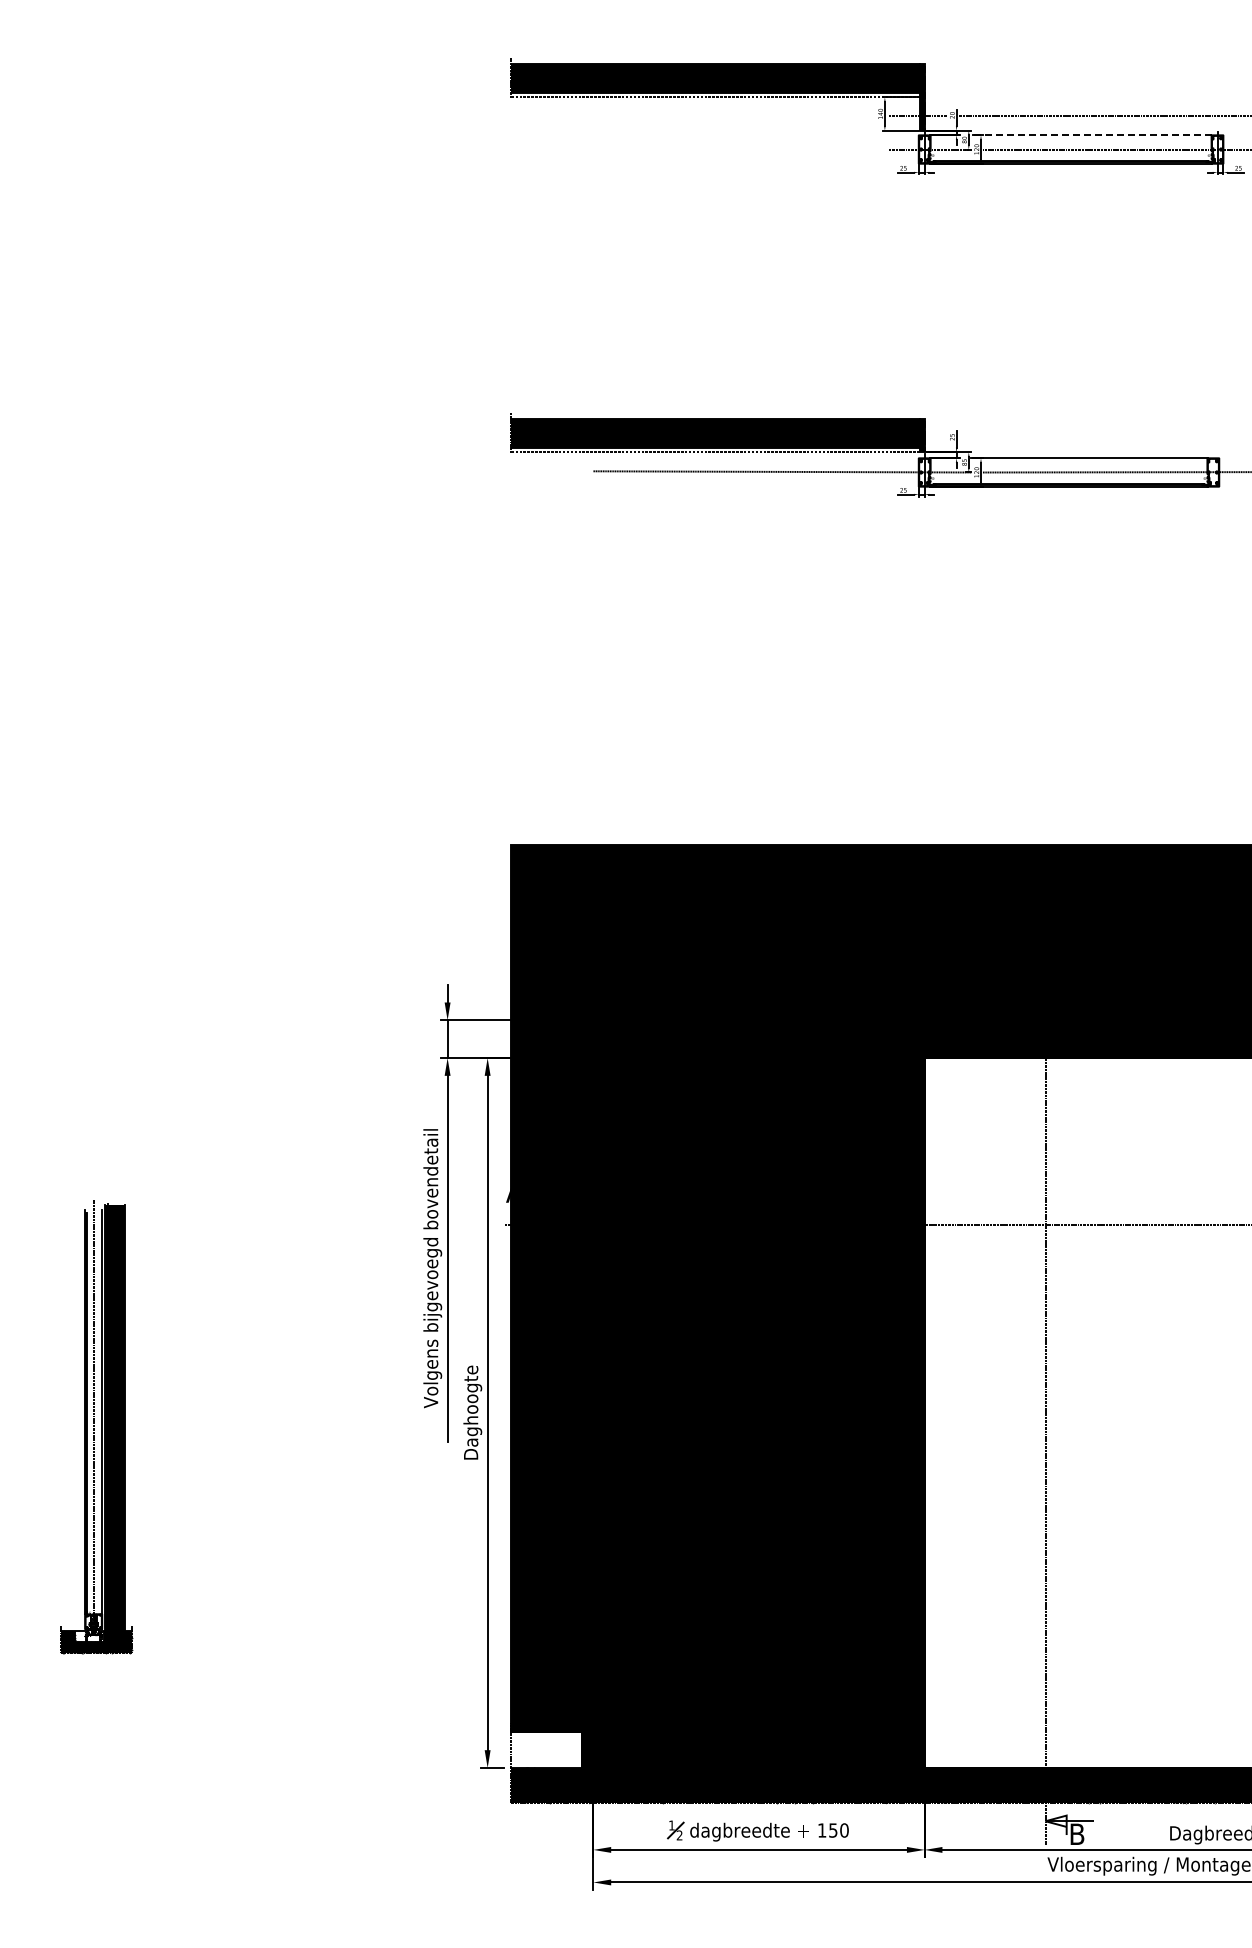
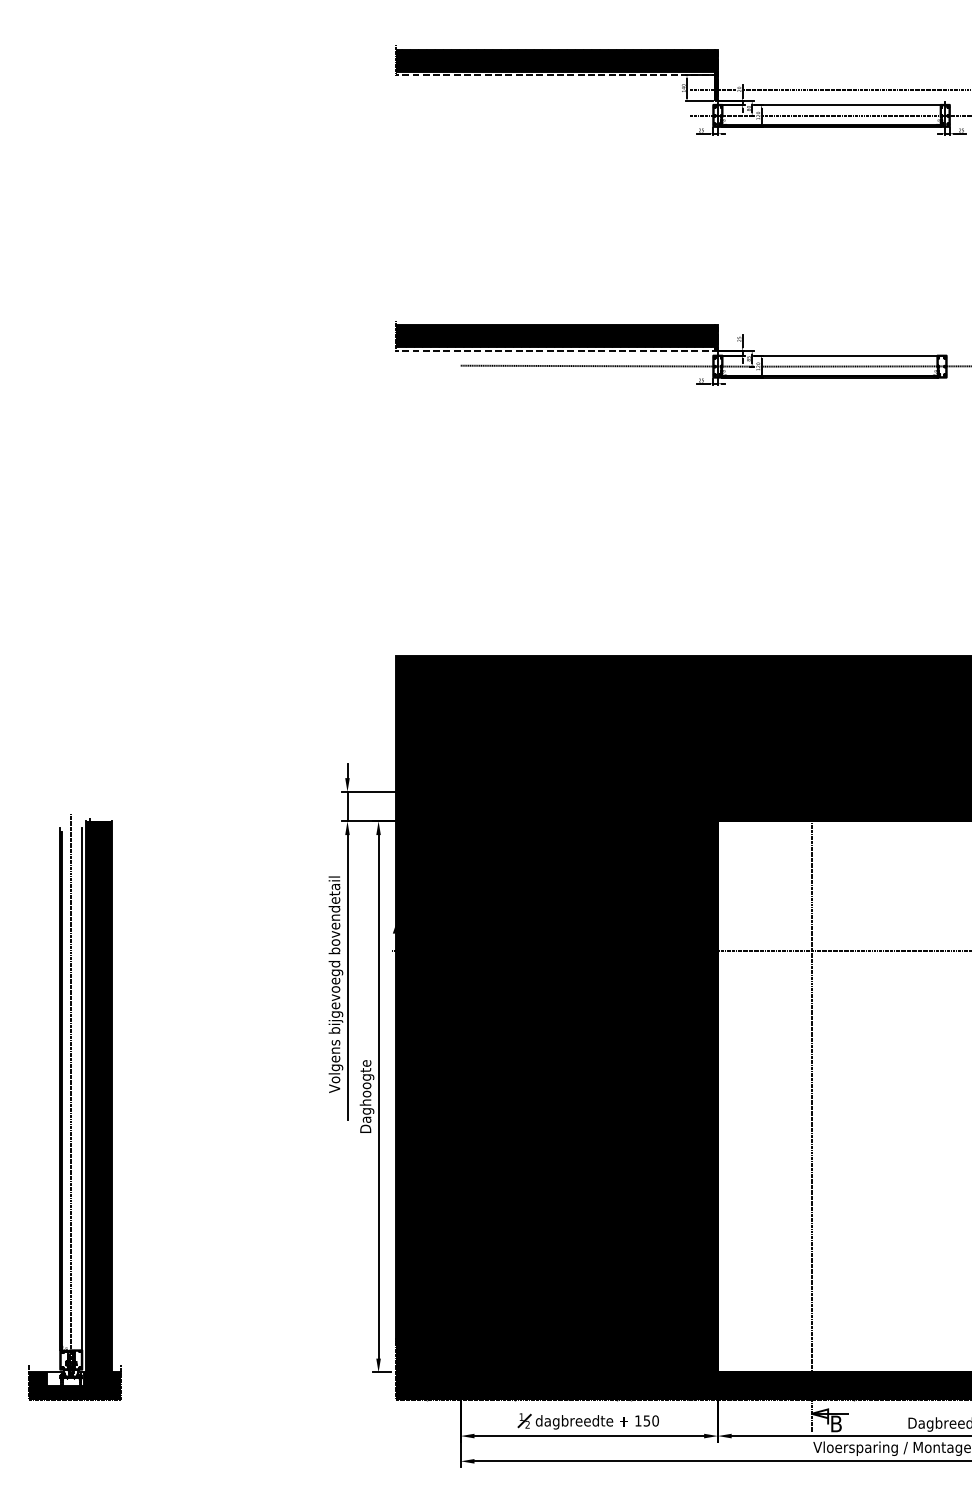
line: (1090, 135) -> (846, 104), dashed -> solid
part: (96, 1426) -> (74, 1107), size x1.67
fill: (545, 1749) -> (423, 1358), added

